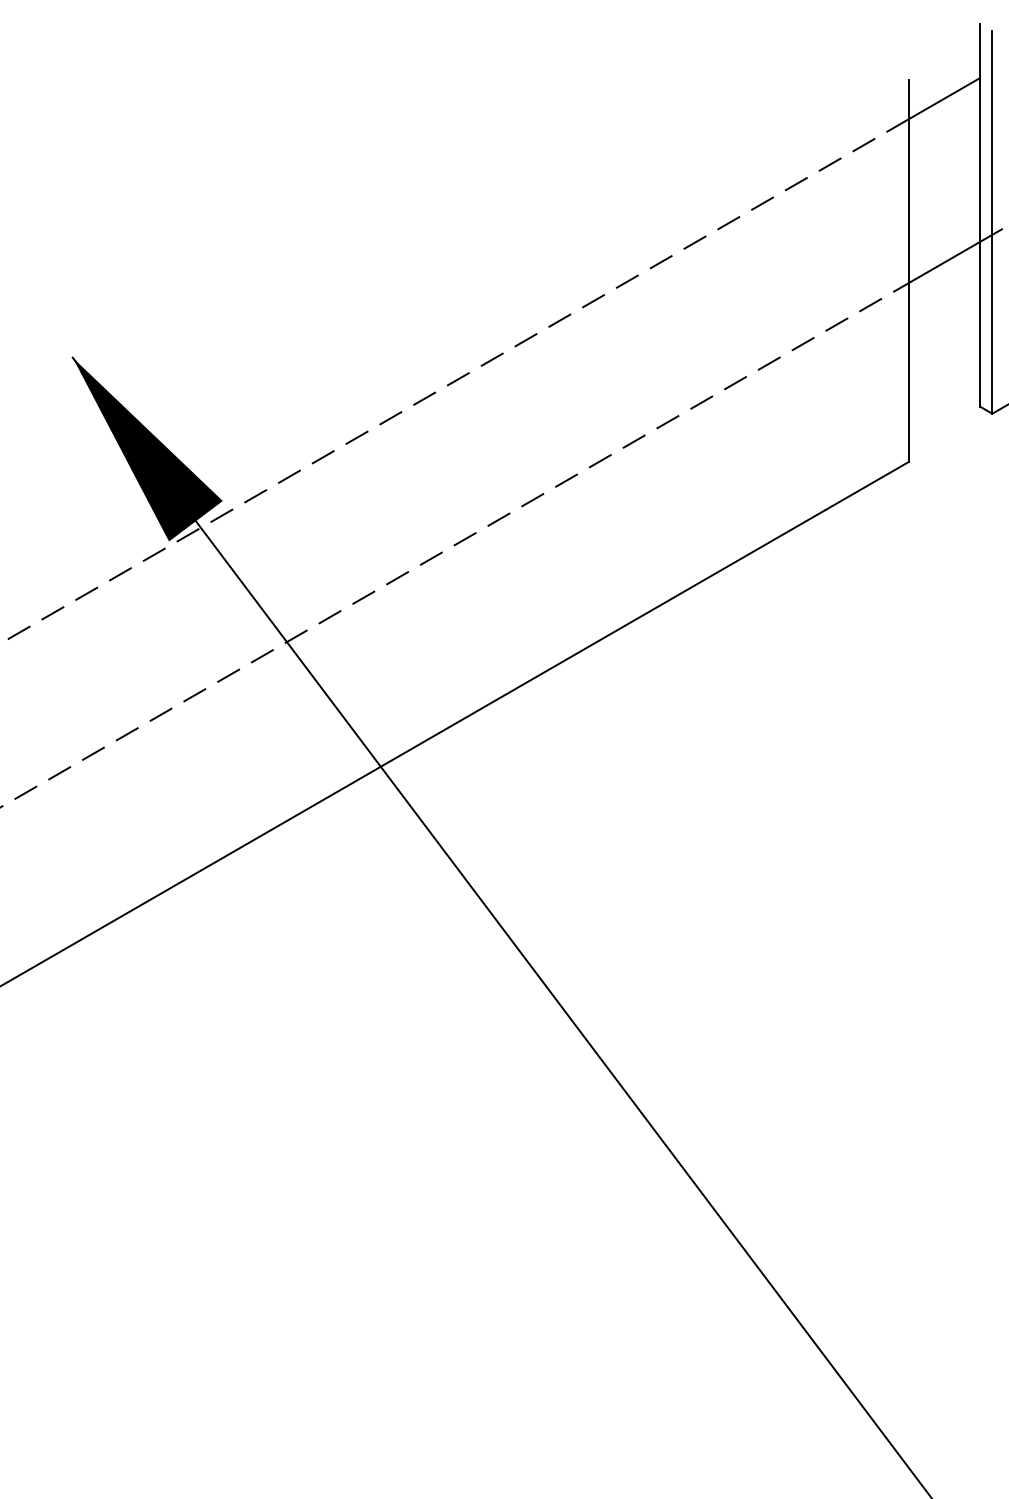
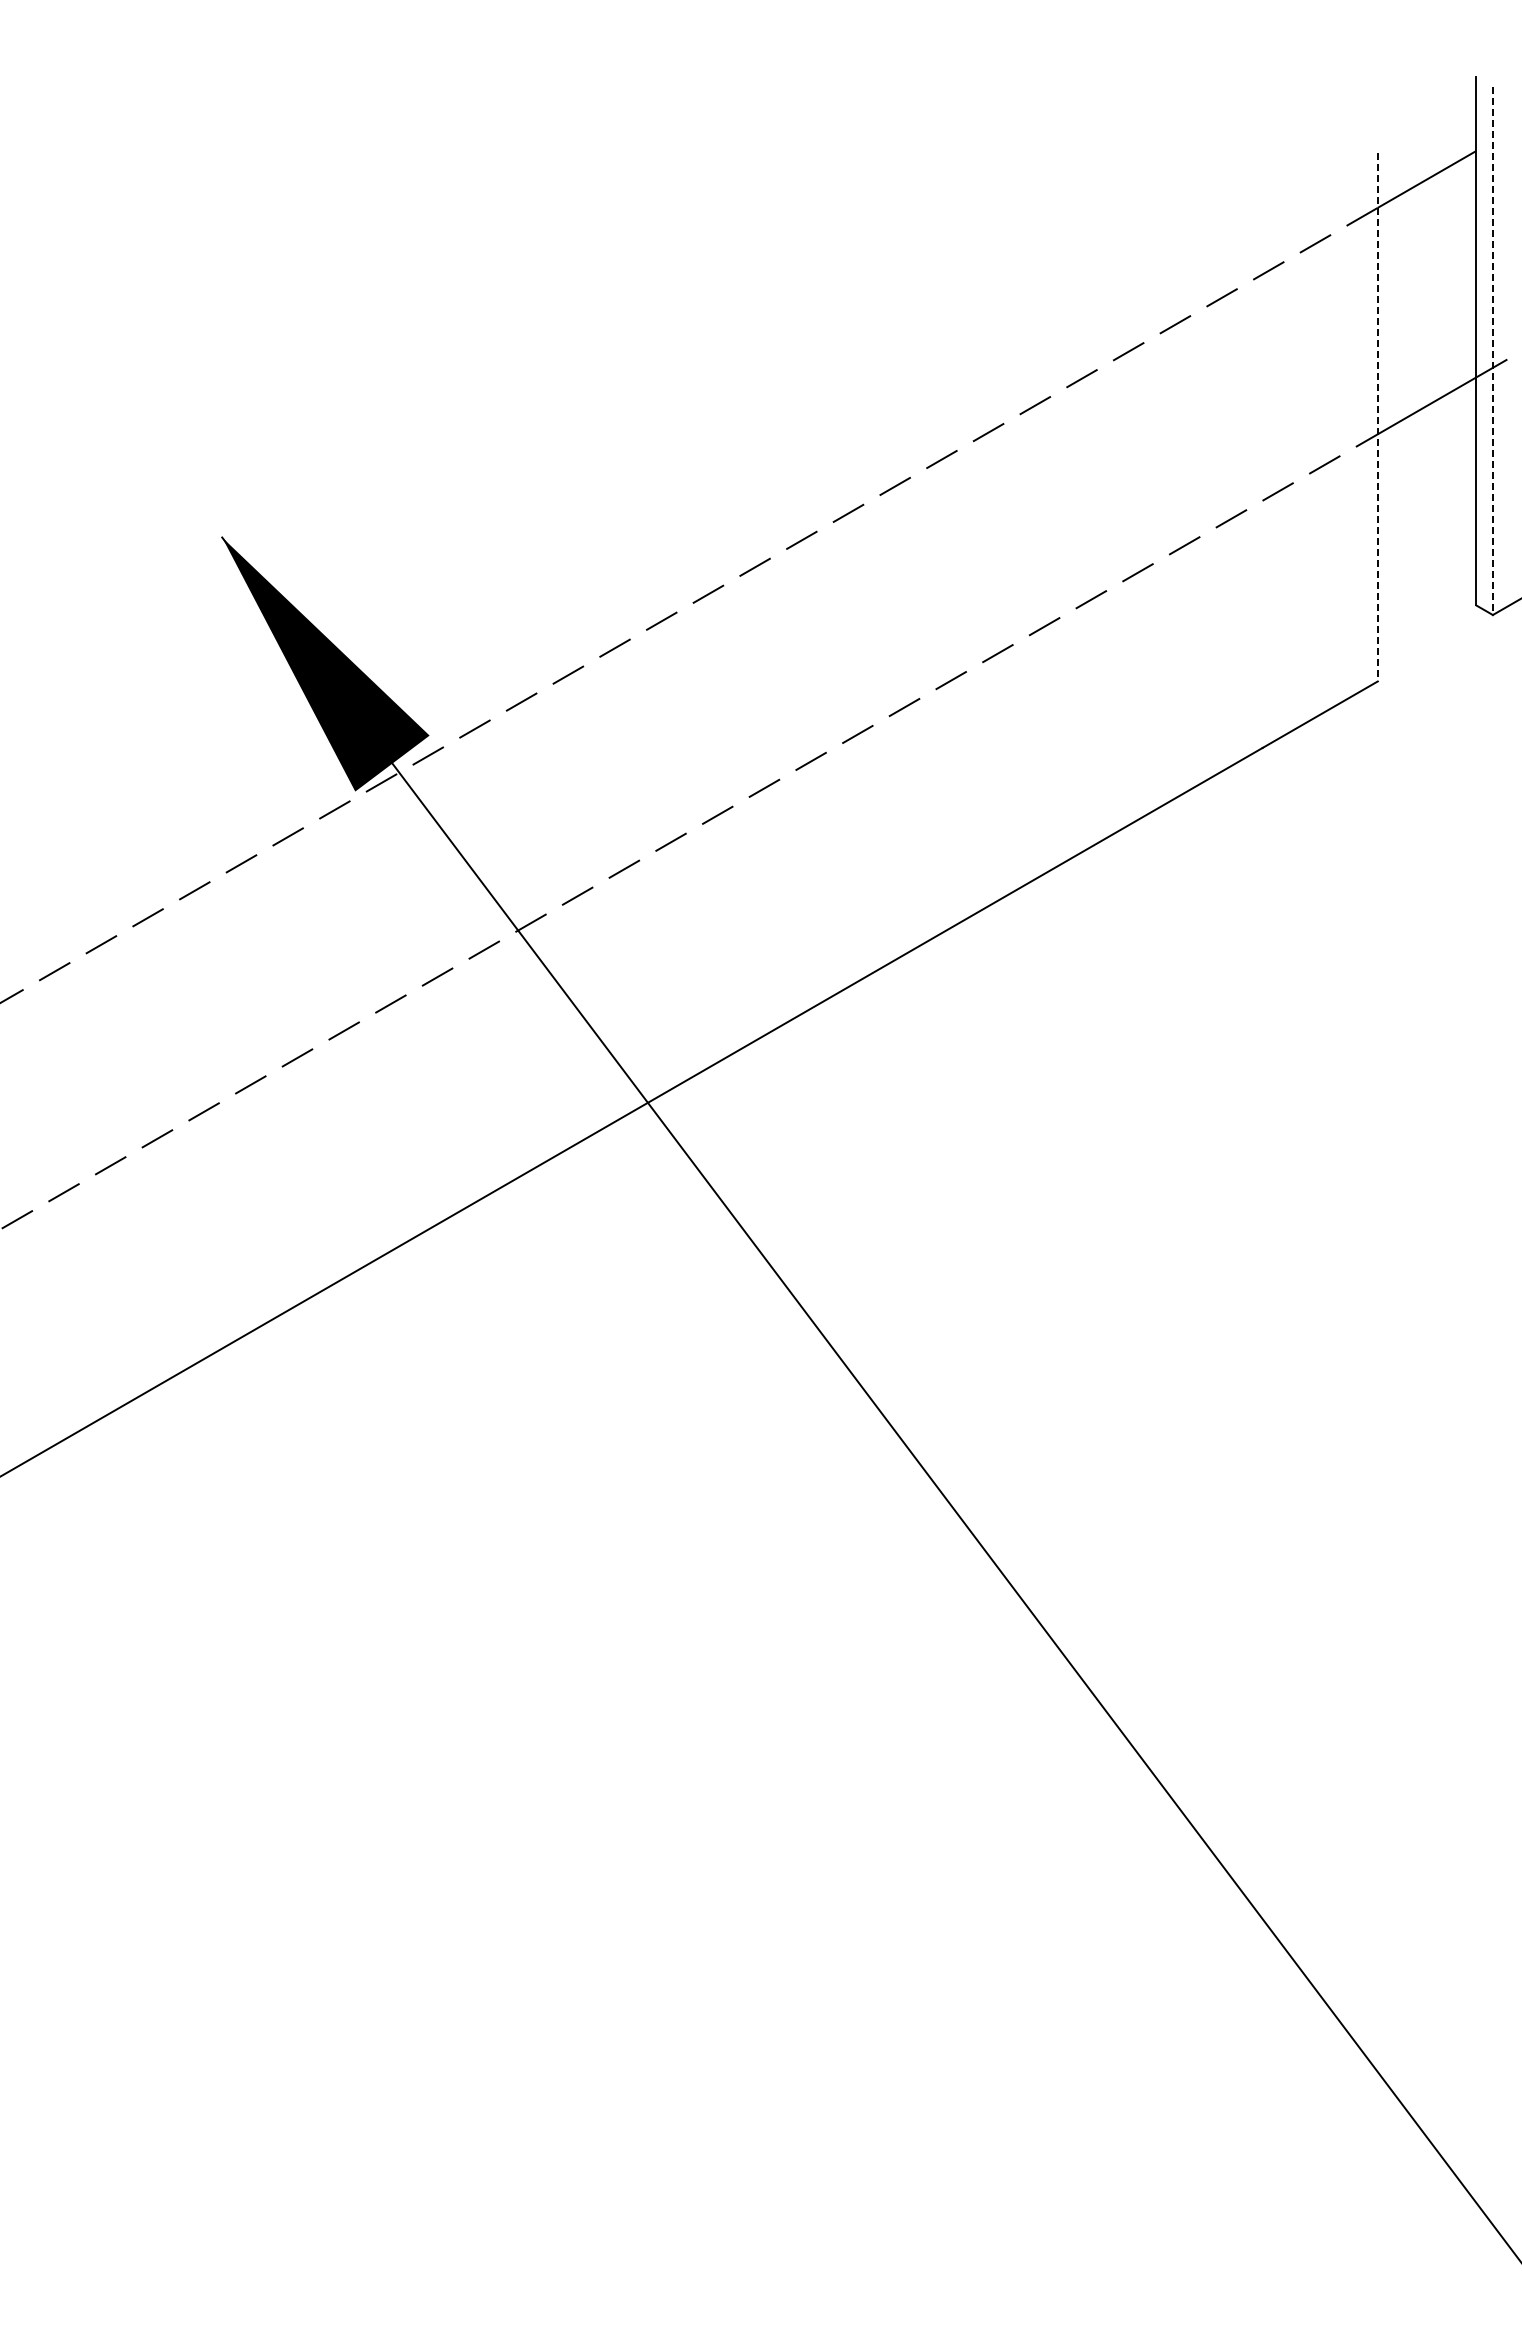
line: (992, 223) -> (1492, 351), solid -> dashed
line: (908, 270) -> (1377, 417), solid -> dashed

